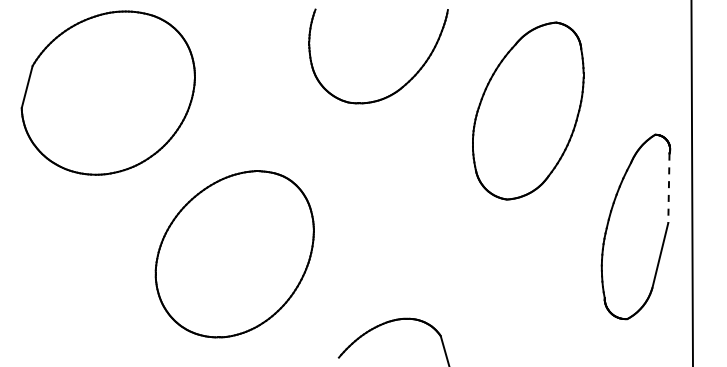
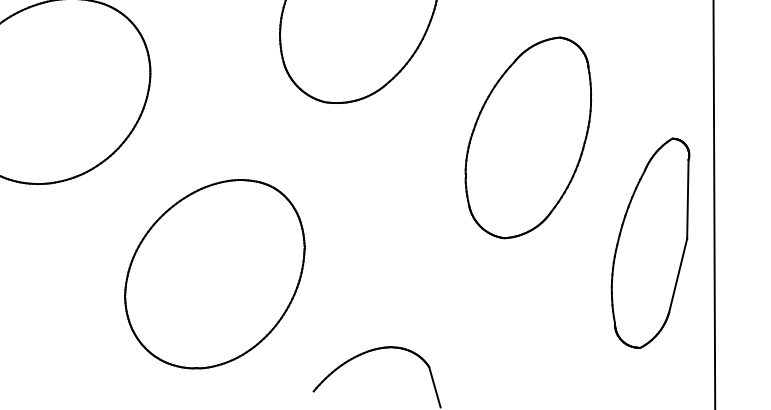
part: (528, 110) -> (528, 137), moved
line: (668, 188) -> (687, 199), dashed -> solid
part: (234, 254) -> (214, 274), moved

